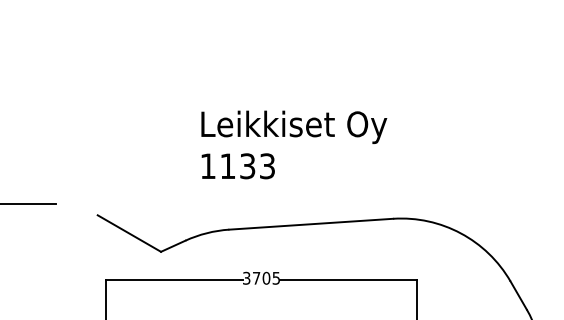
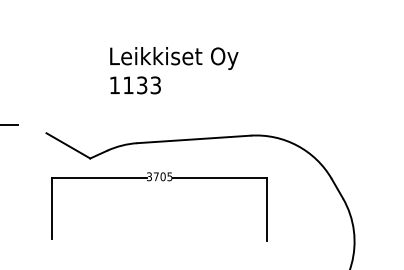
text: (294, 144) -> (174, 70), moved

